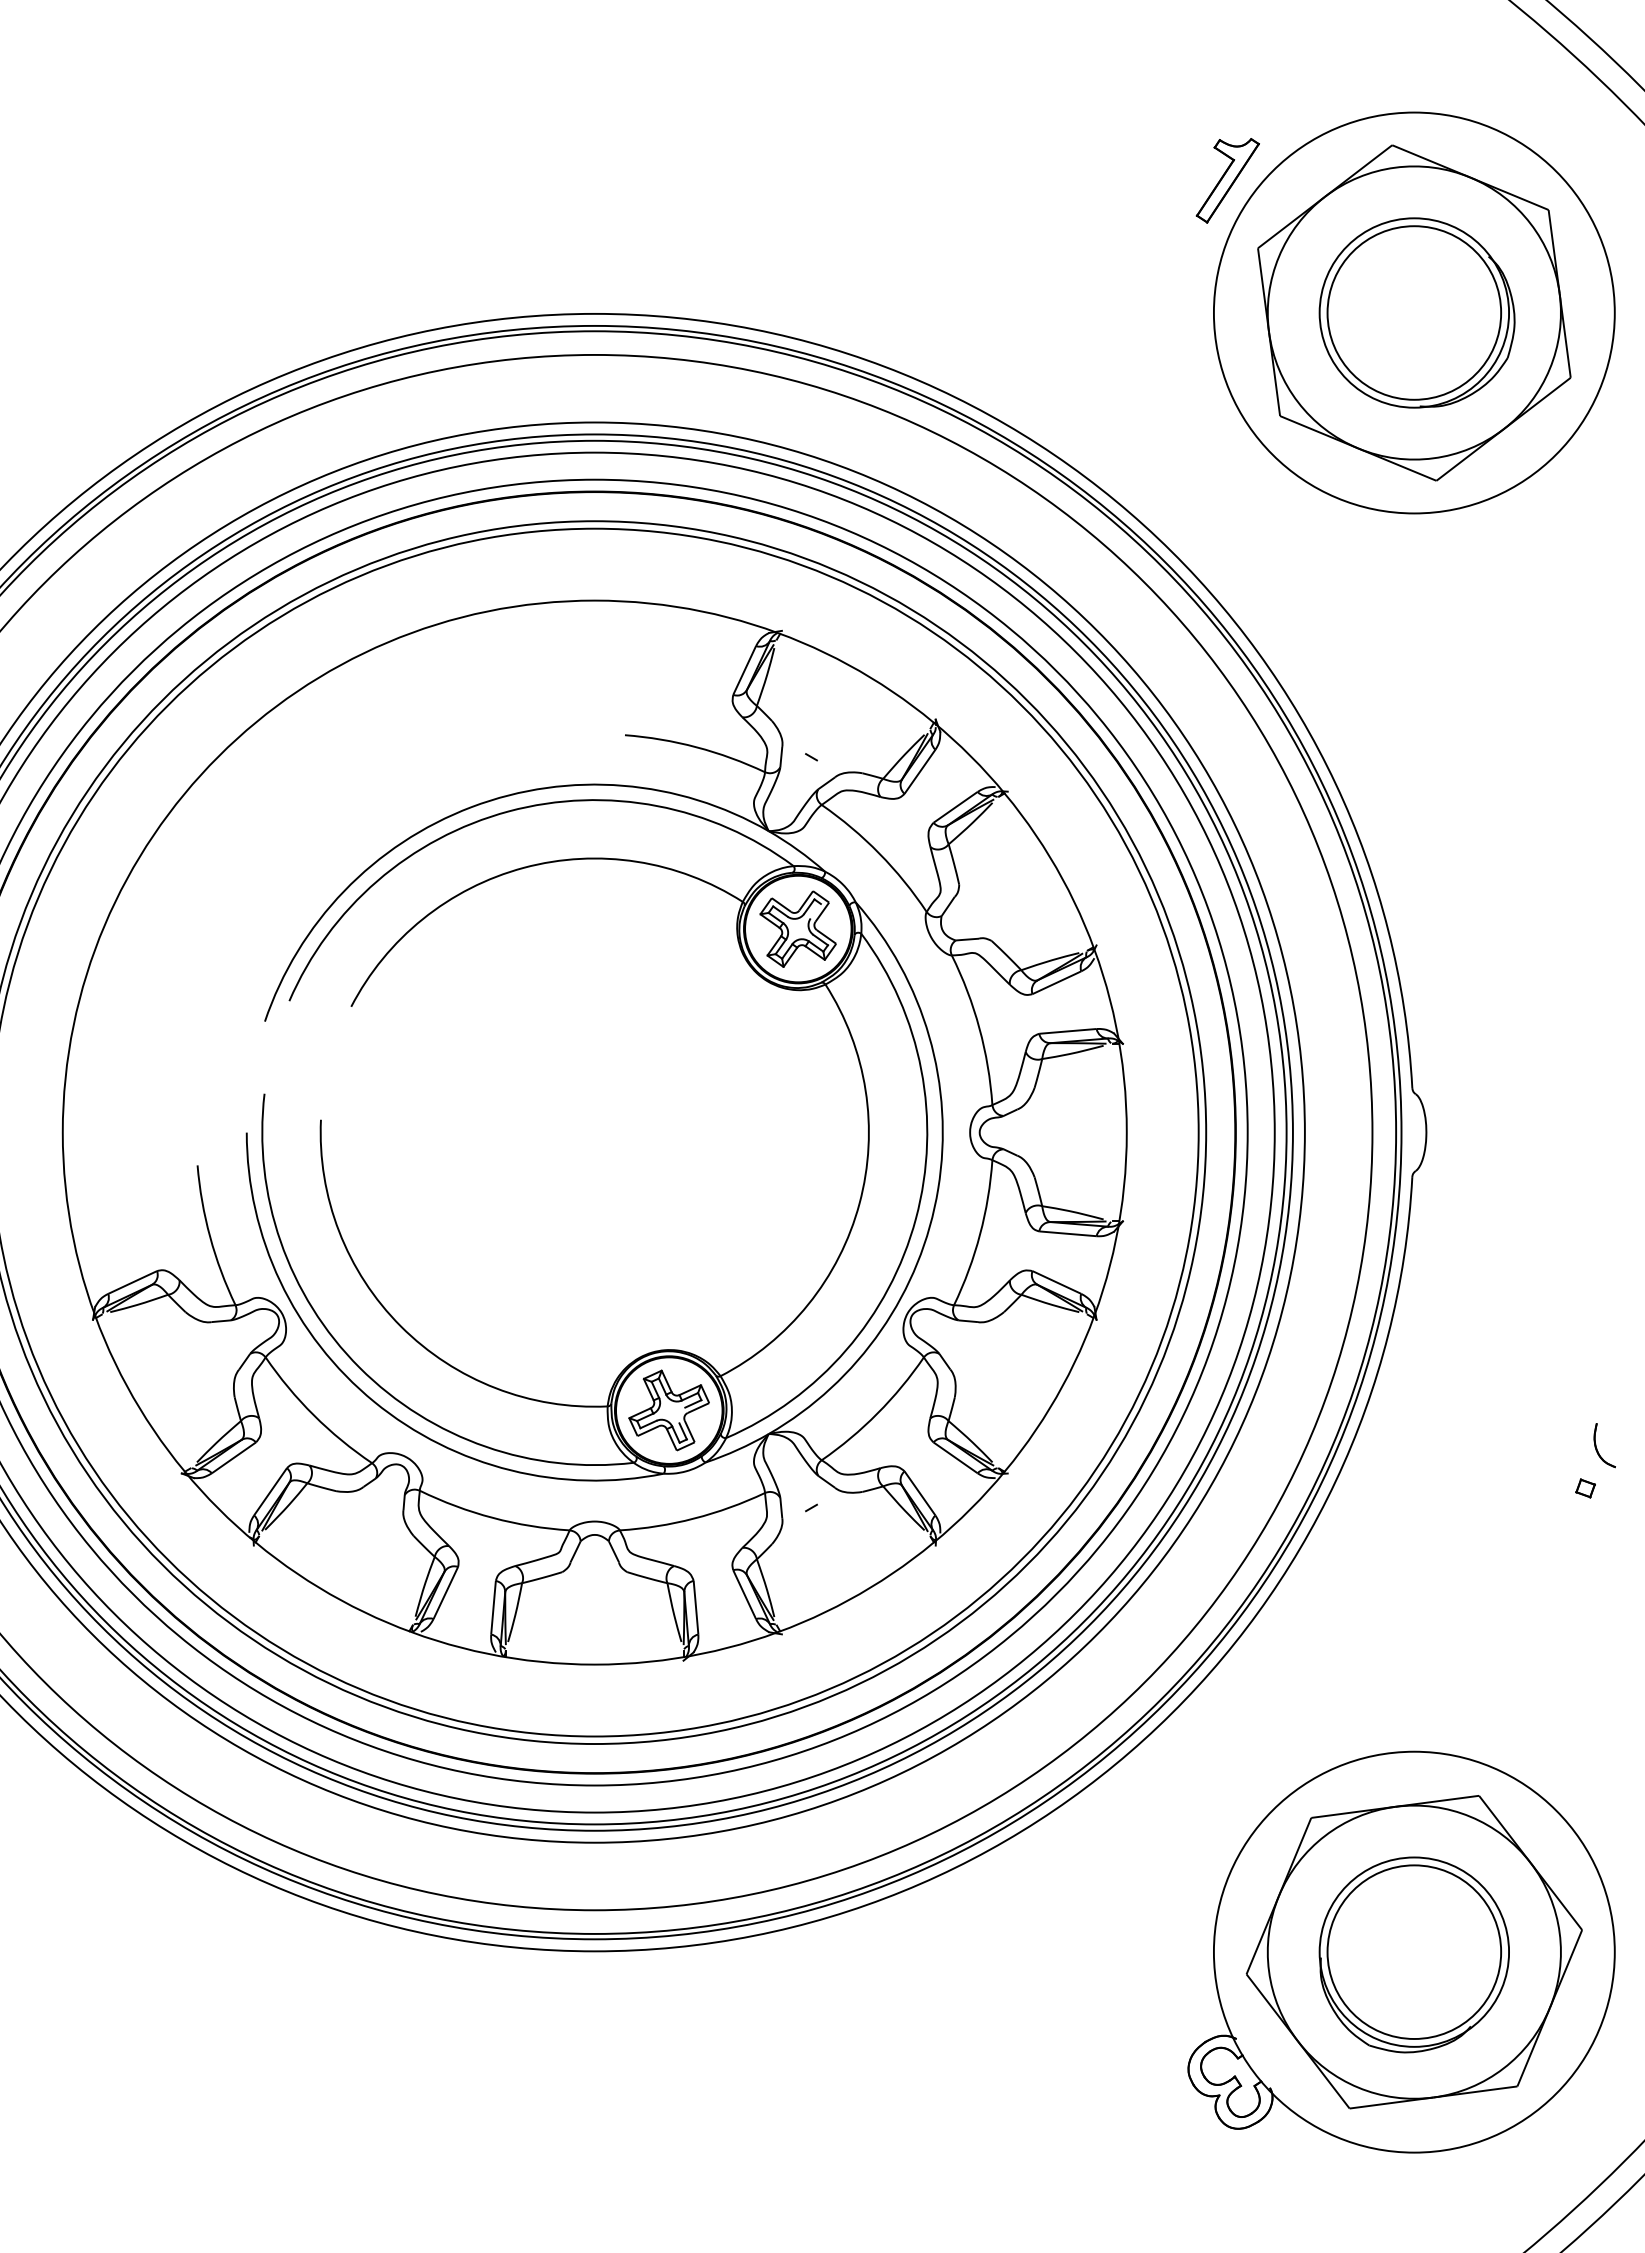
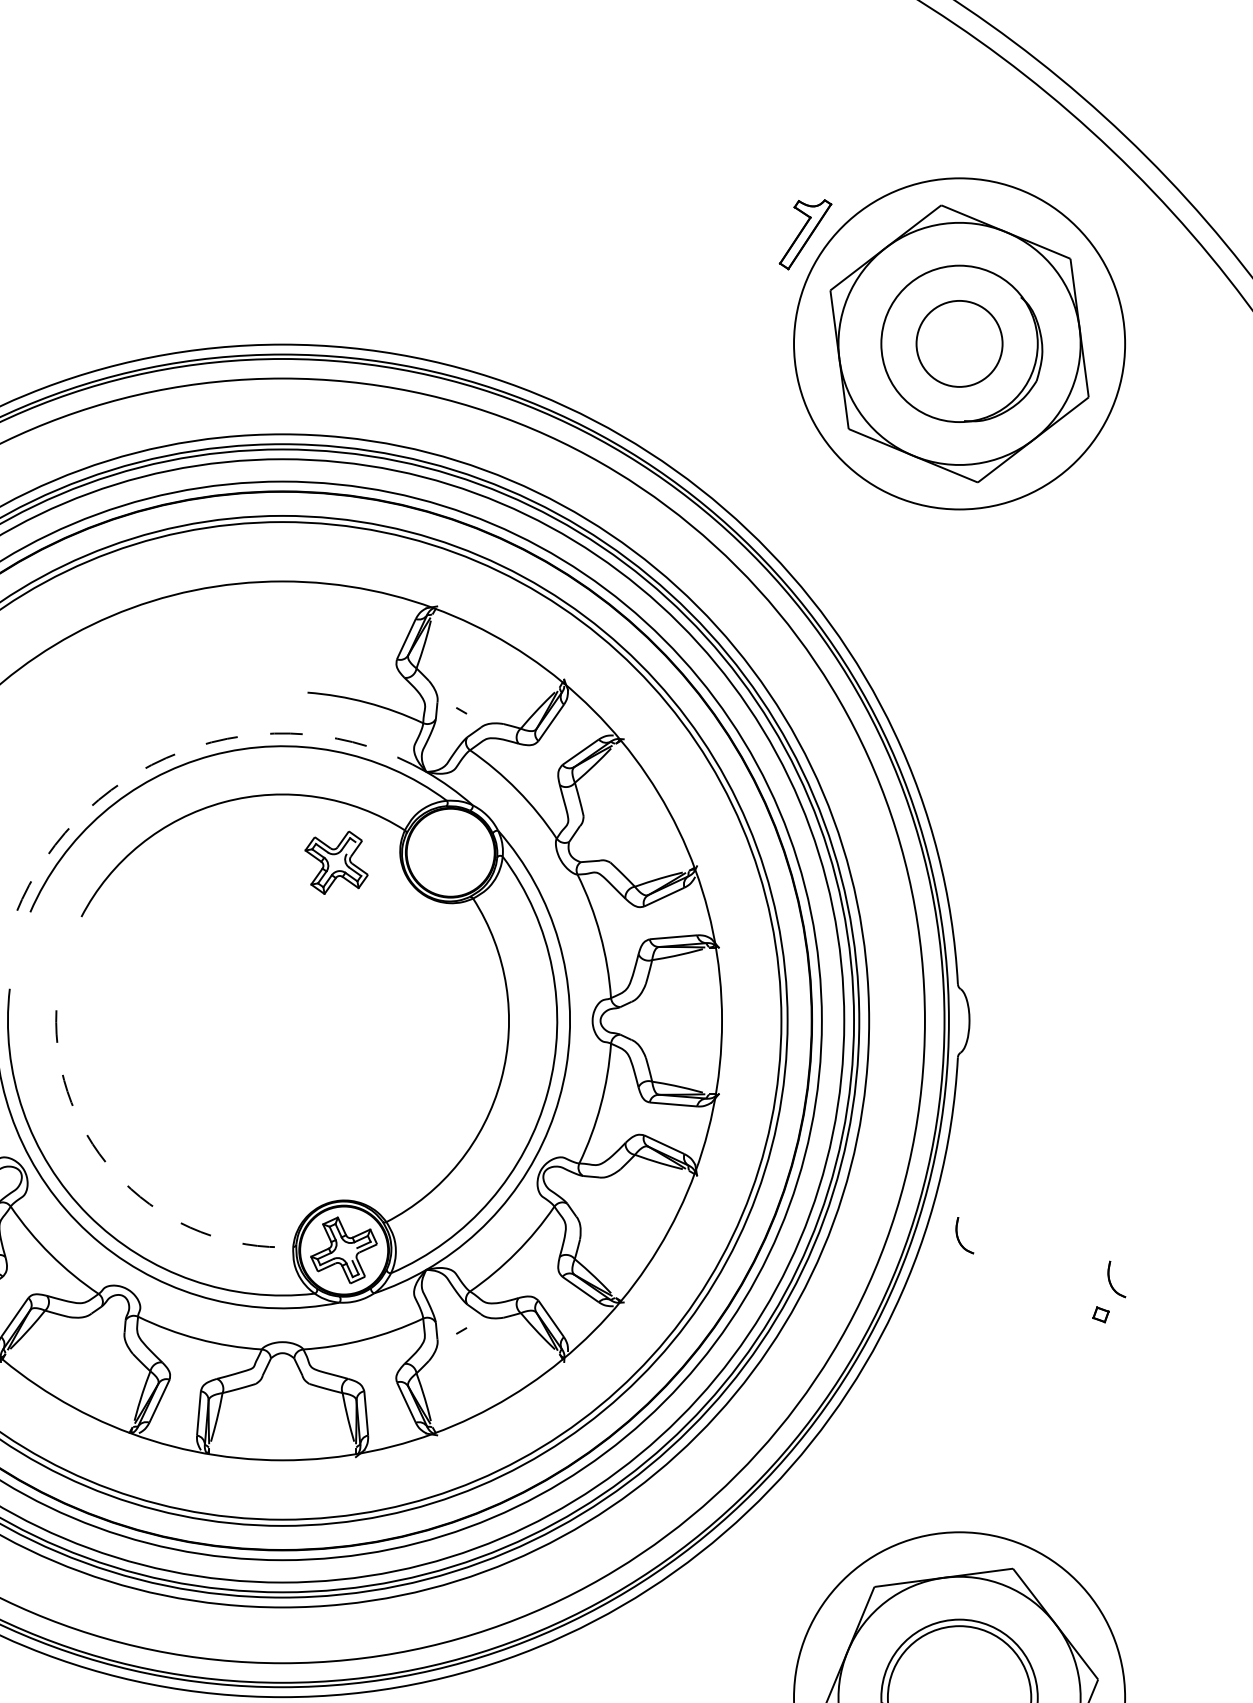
circle: (1414, 312) -> (959, 343), size x0.6
arc: (471, 807) -> (180, 752), solid -> dashed
part: (797, 928) -> (336, 862), moved
arc: (400, 1326) -> (122, 1181), solid -> dashed
part: (1413, 1395) -> (958, 1238), added

